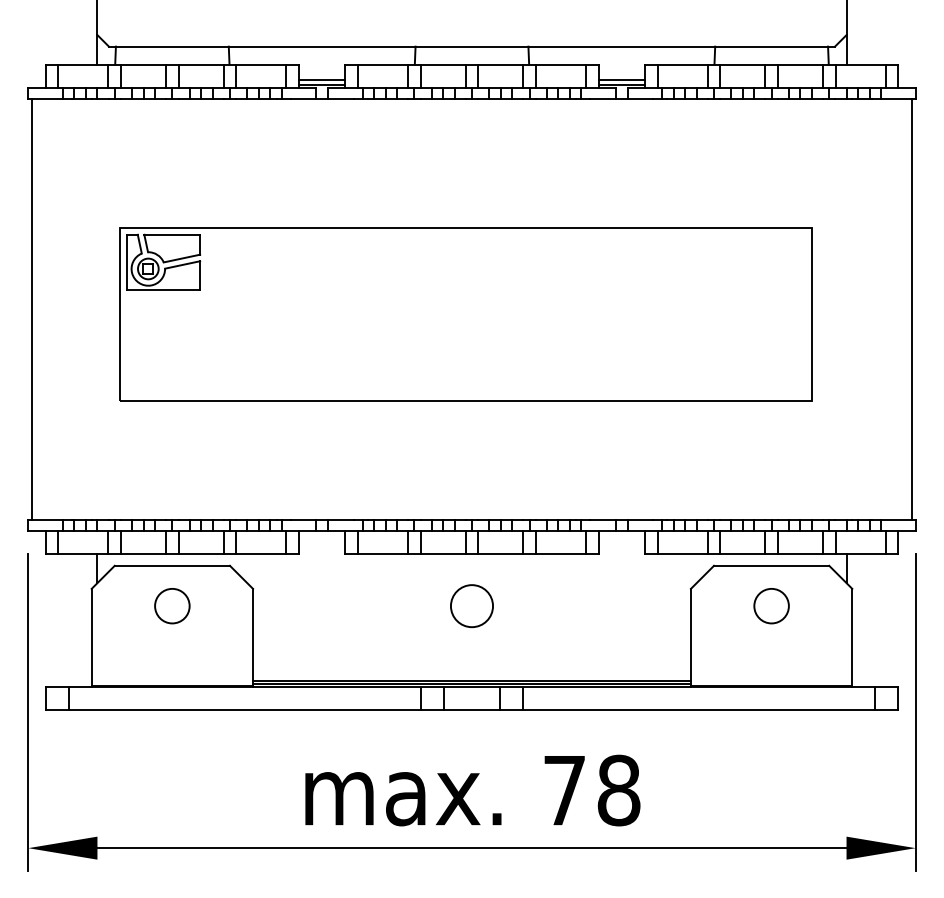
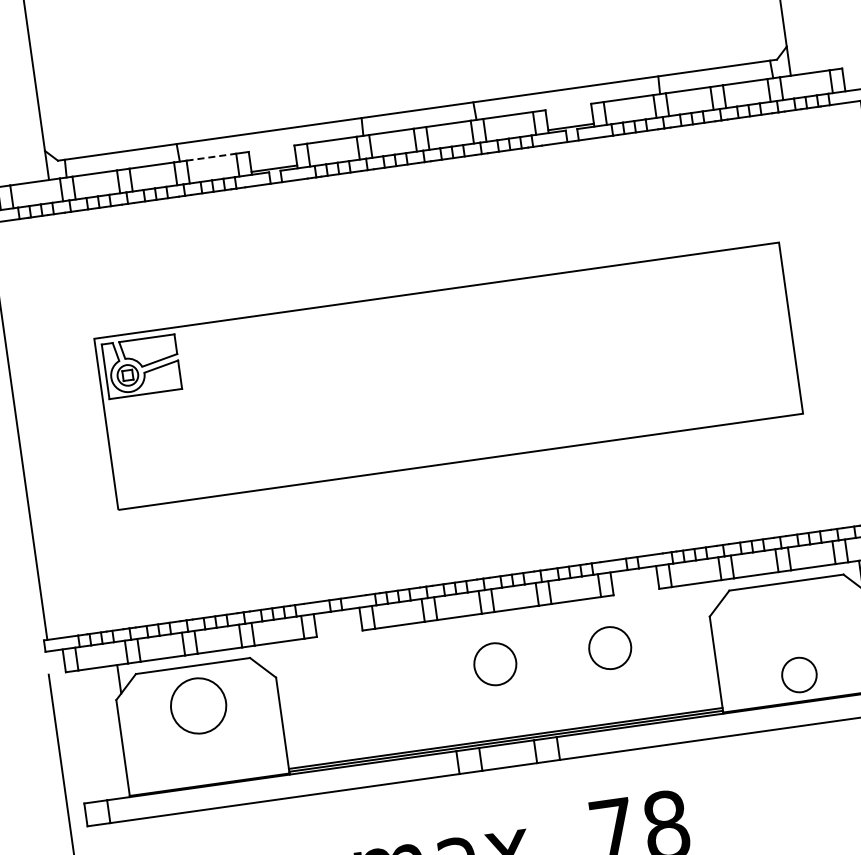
line: (261, 64) -> (211, 157), solid -> dashed
line: (322, 80) -> (274, 164), removed
line: (621, 80) -> (570, 122), removed
circle: (172, 605) -> (198, 705), size x1.6
circle: (587, 606) -> (609, 648), added
circle: (771, 606) -> (799, 675), moved

